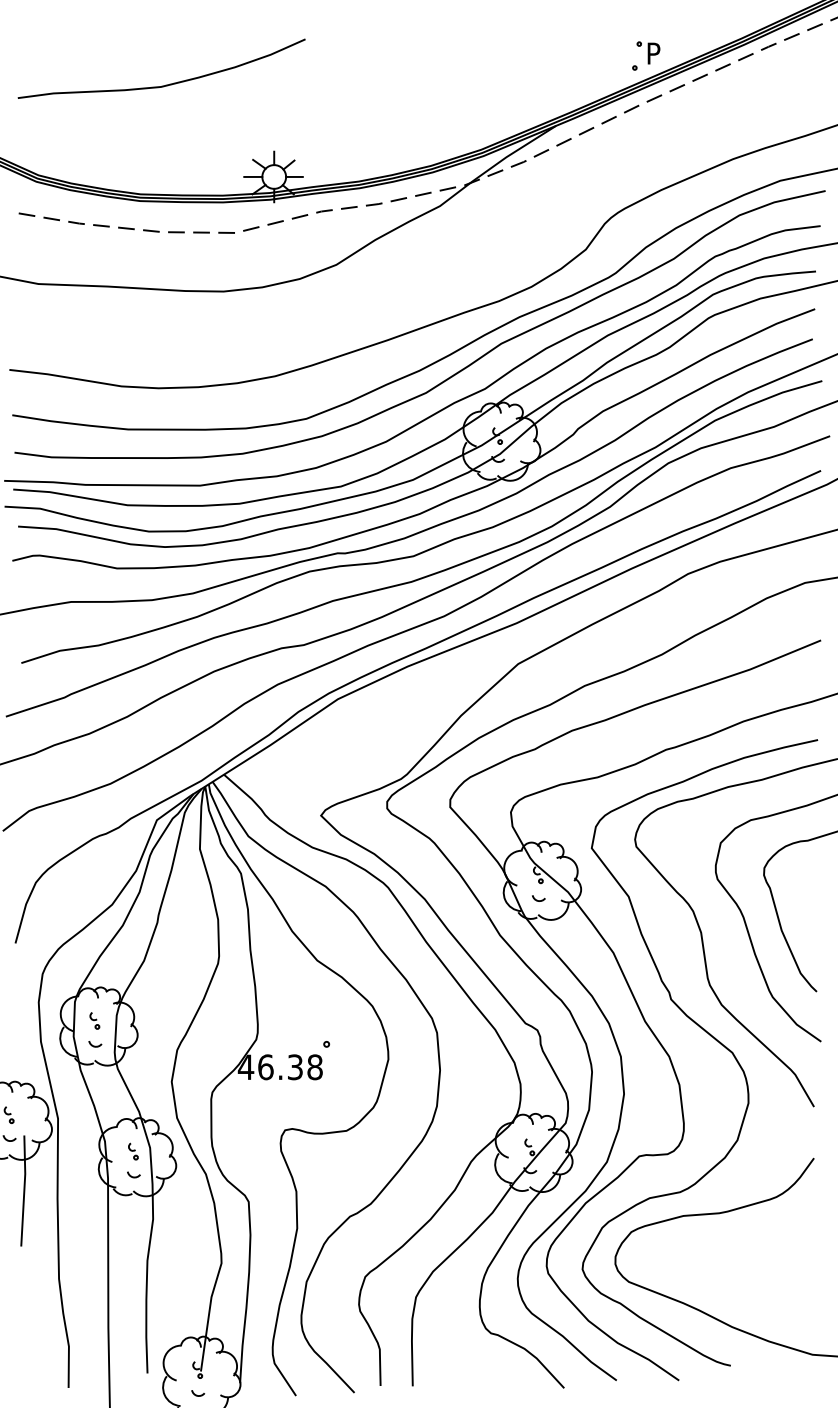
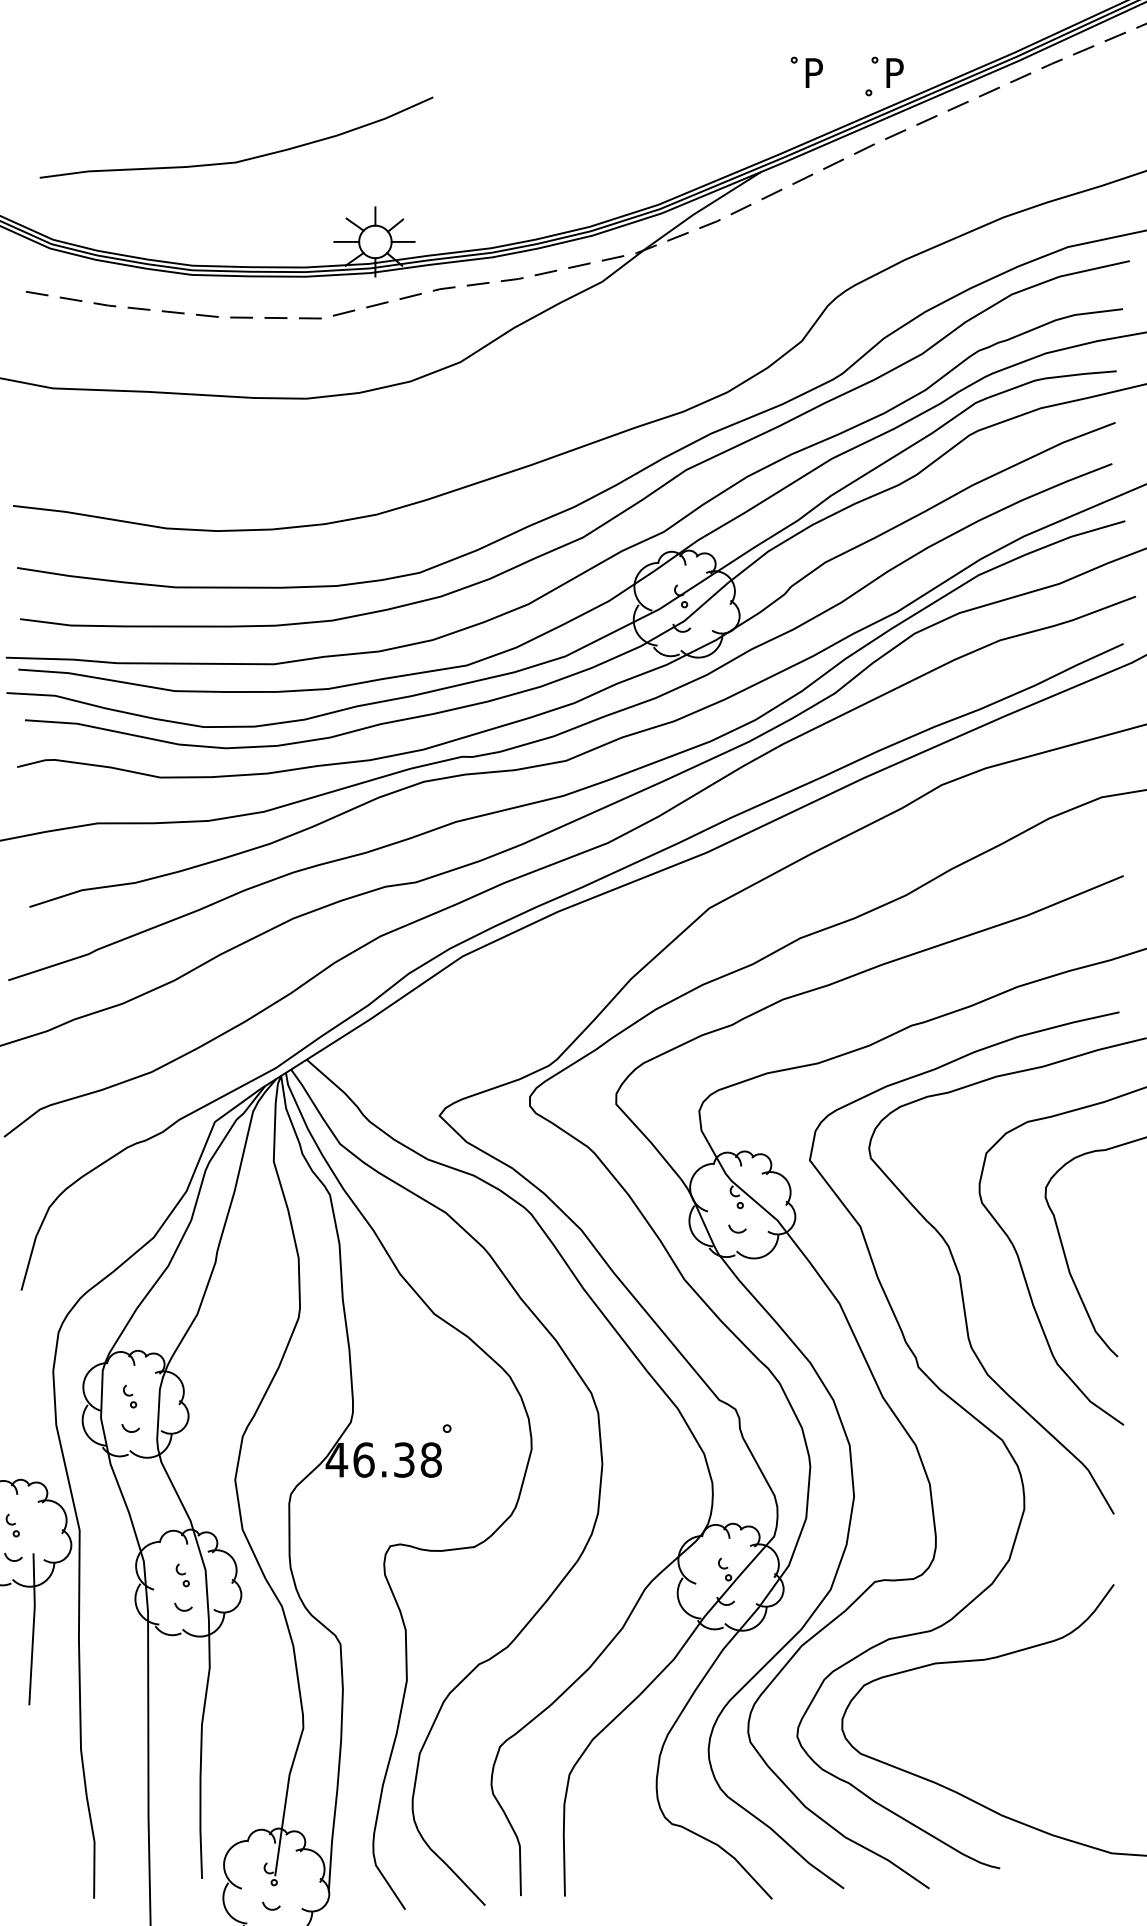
part: (589, 52) -> (806, 71), added
curve: (165, 84) -> (241, 159), moved

